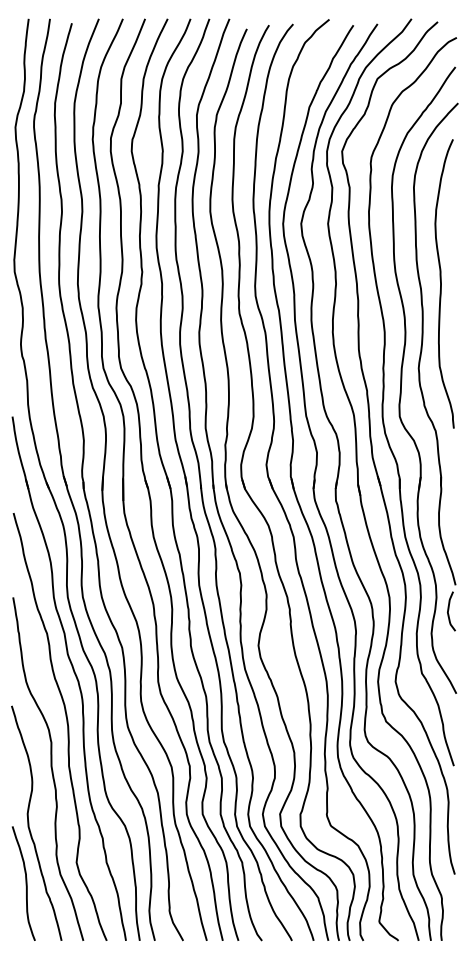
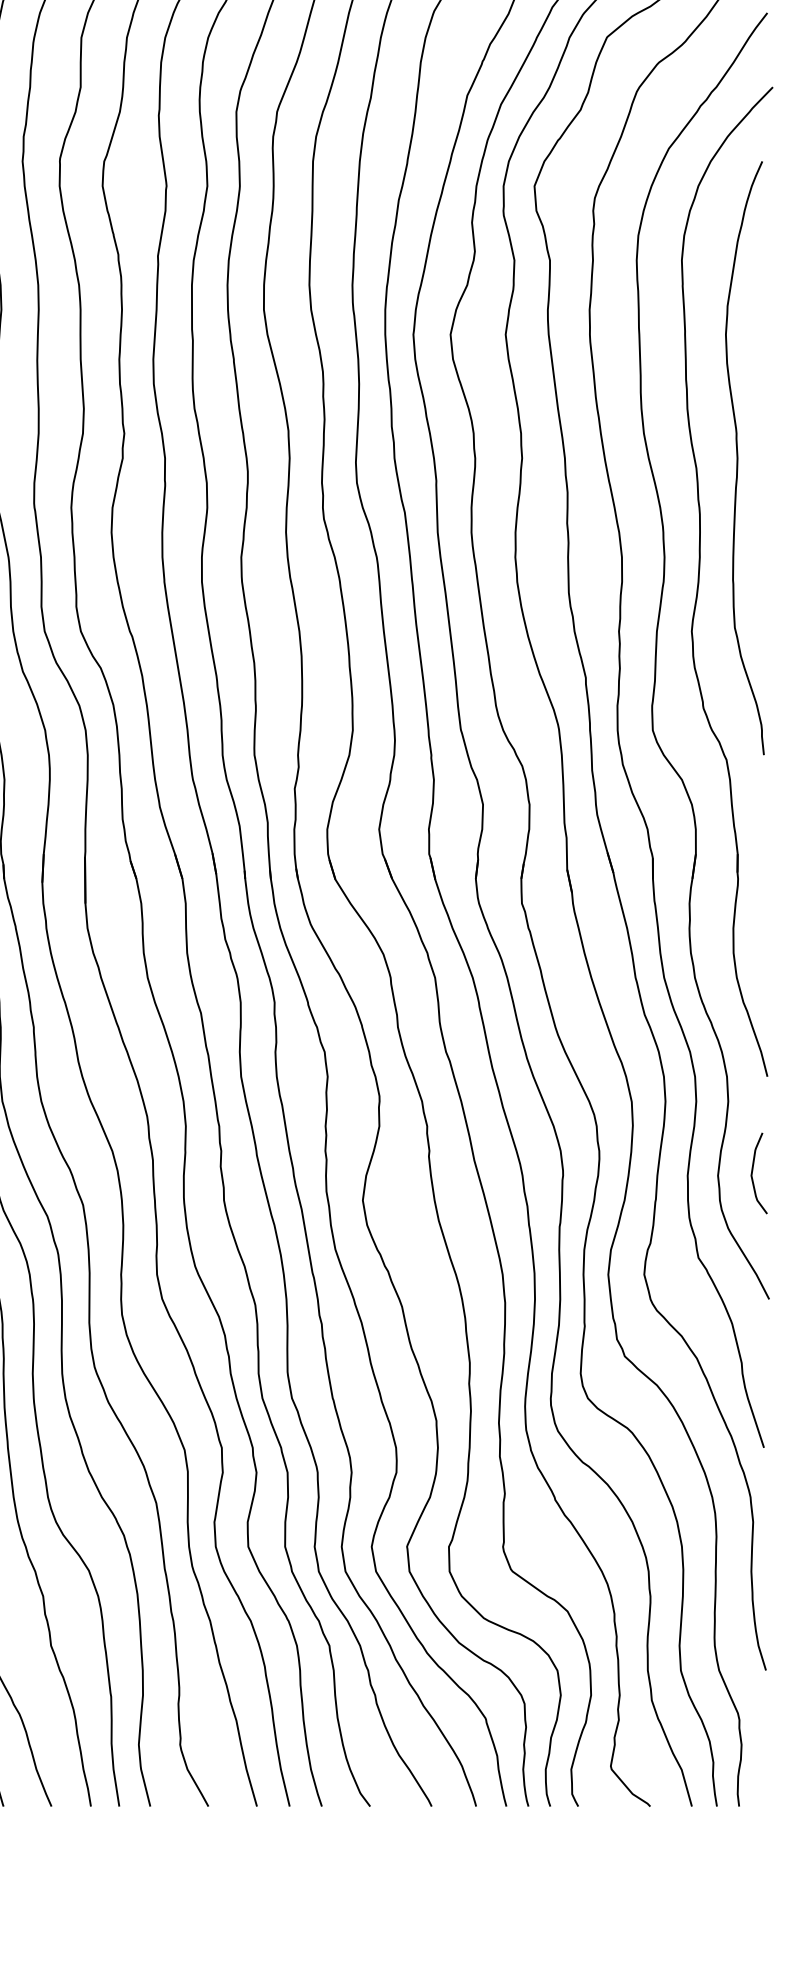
curve: (449, 610) -> (754, 1171), moved

